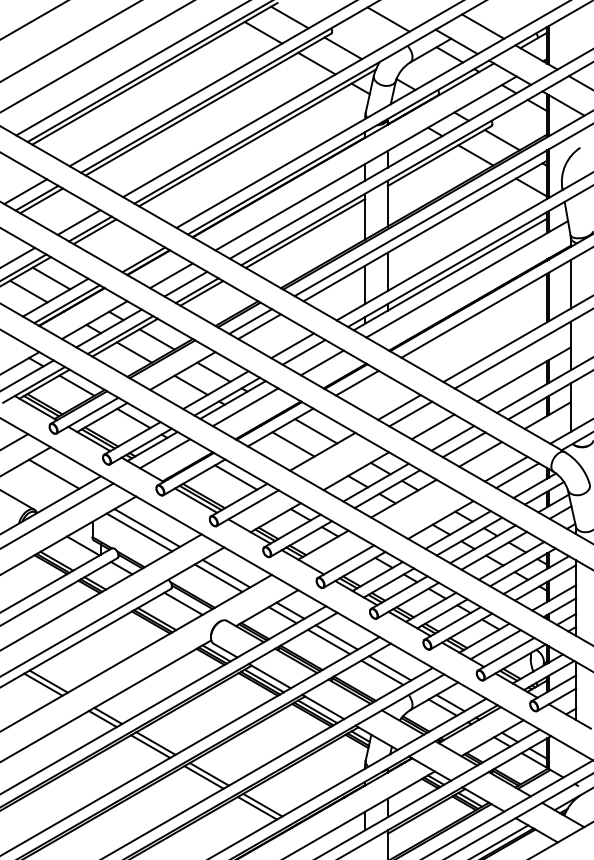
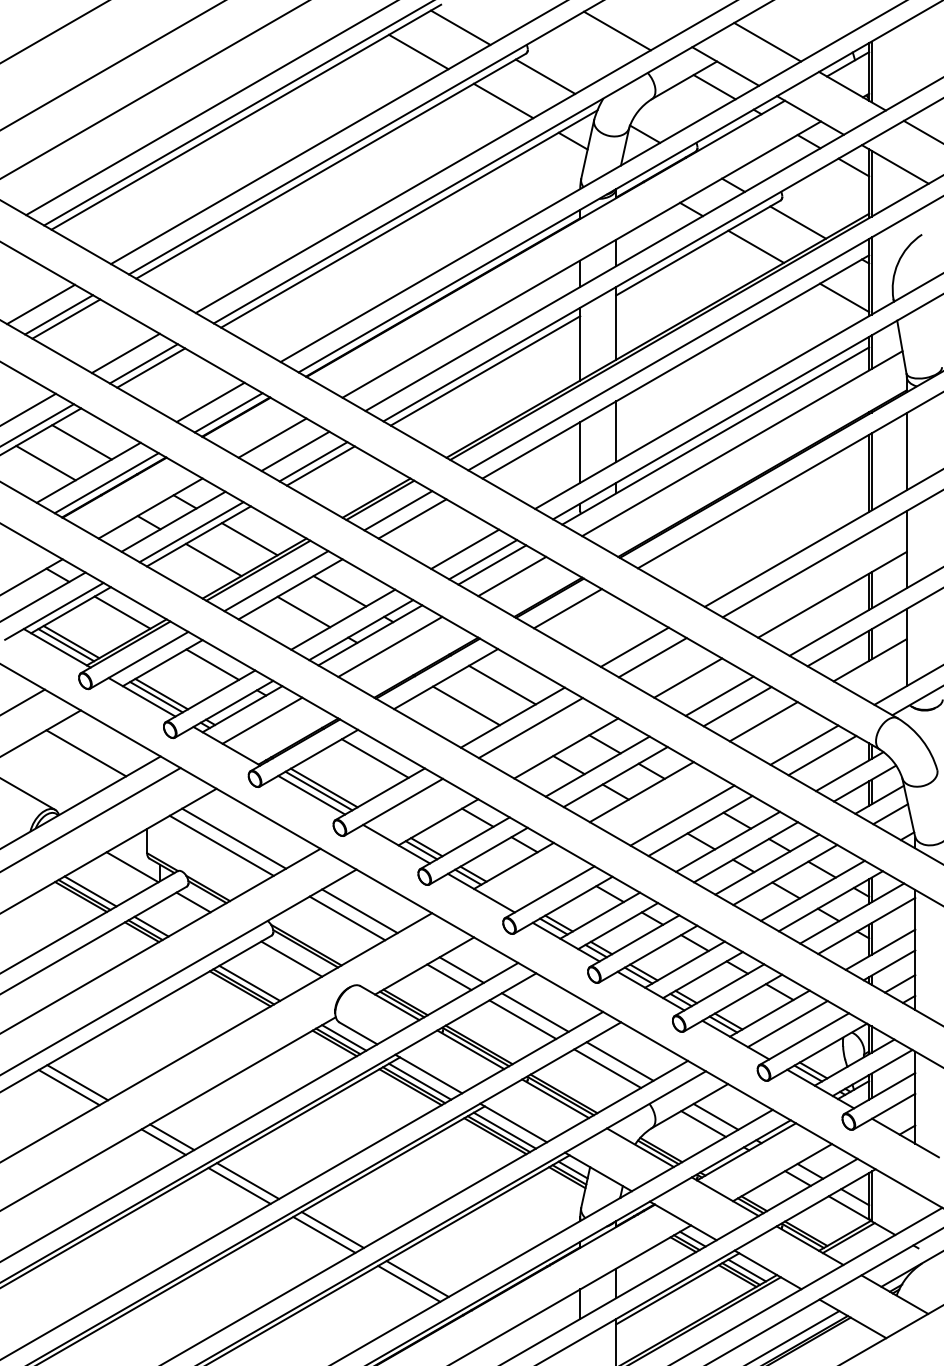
line: (132, 253) -> (210, 402), added
line: (309, 355) -> (491, 564), added
line: (173, 365) -> (275, 580), added
line: (333, 458) -> (529, 728), added
line: (429, 513) -> (682, 815), added

